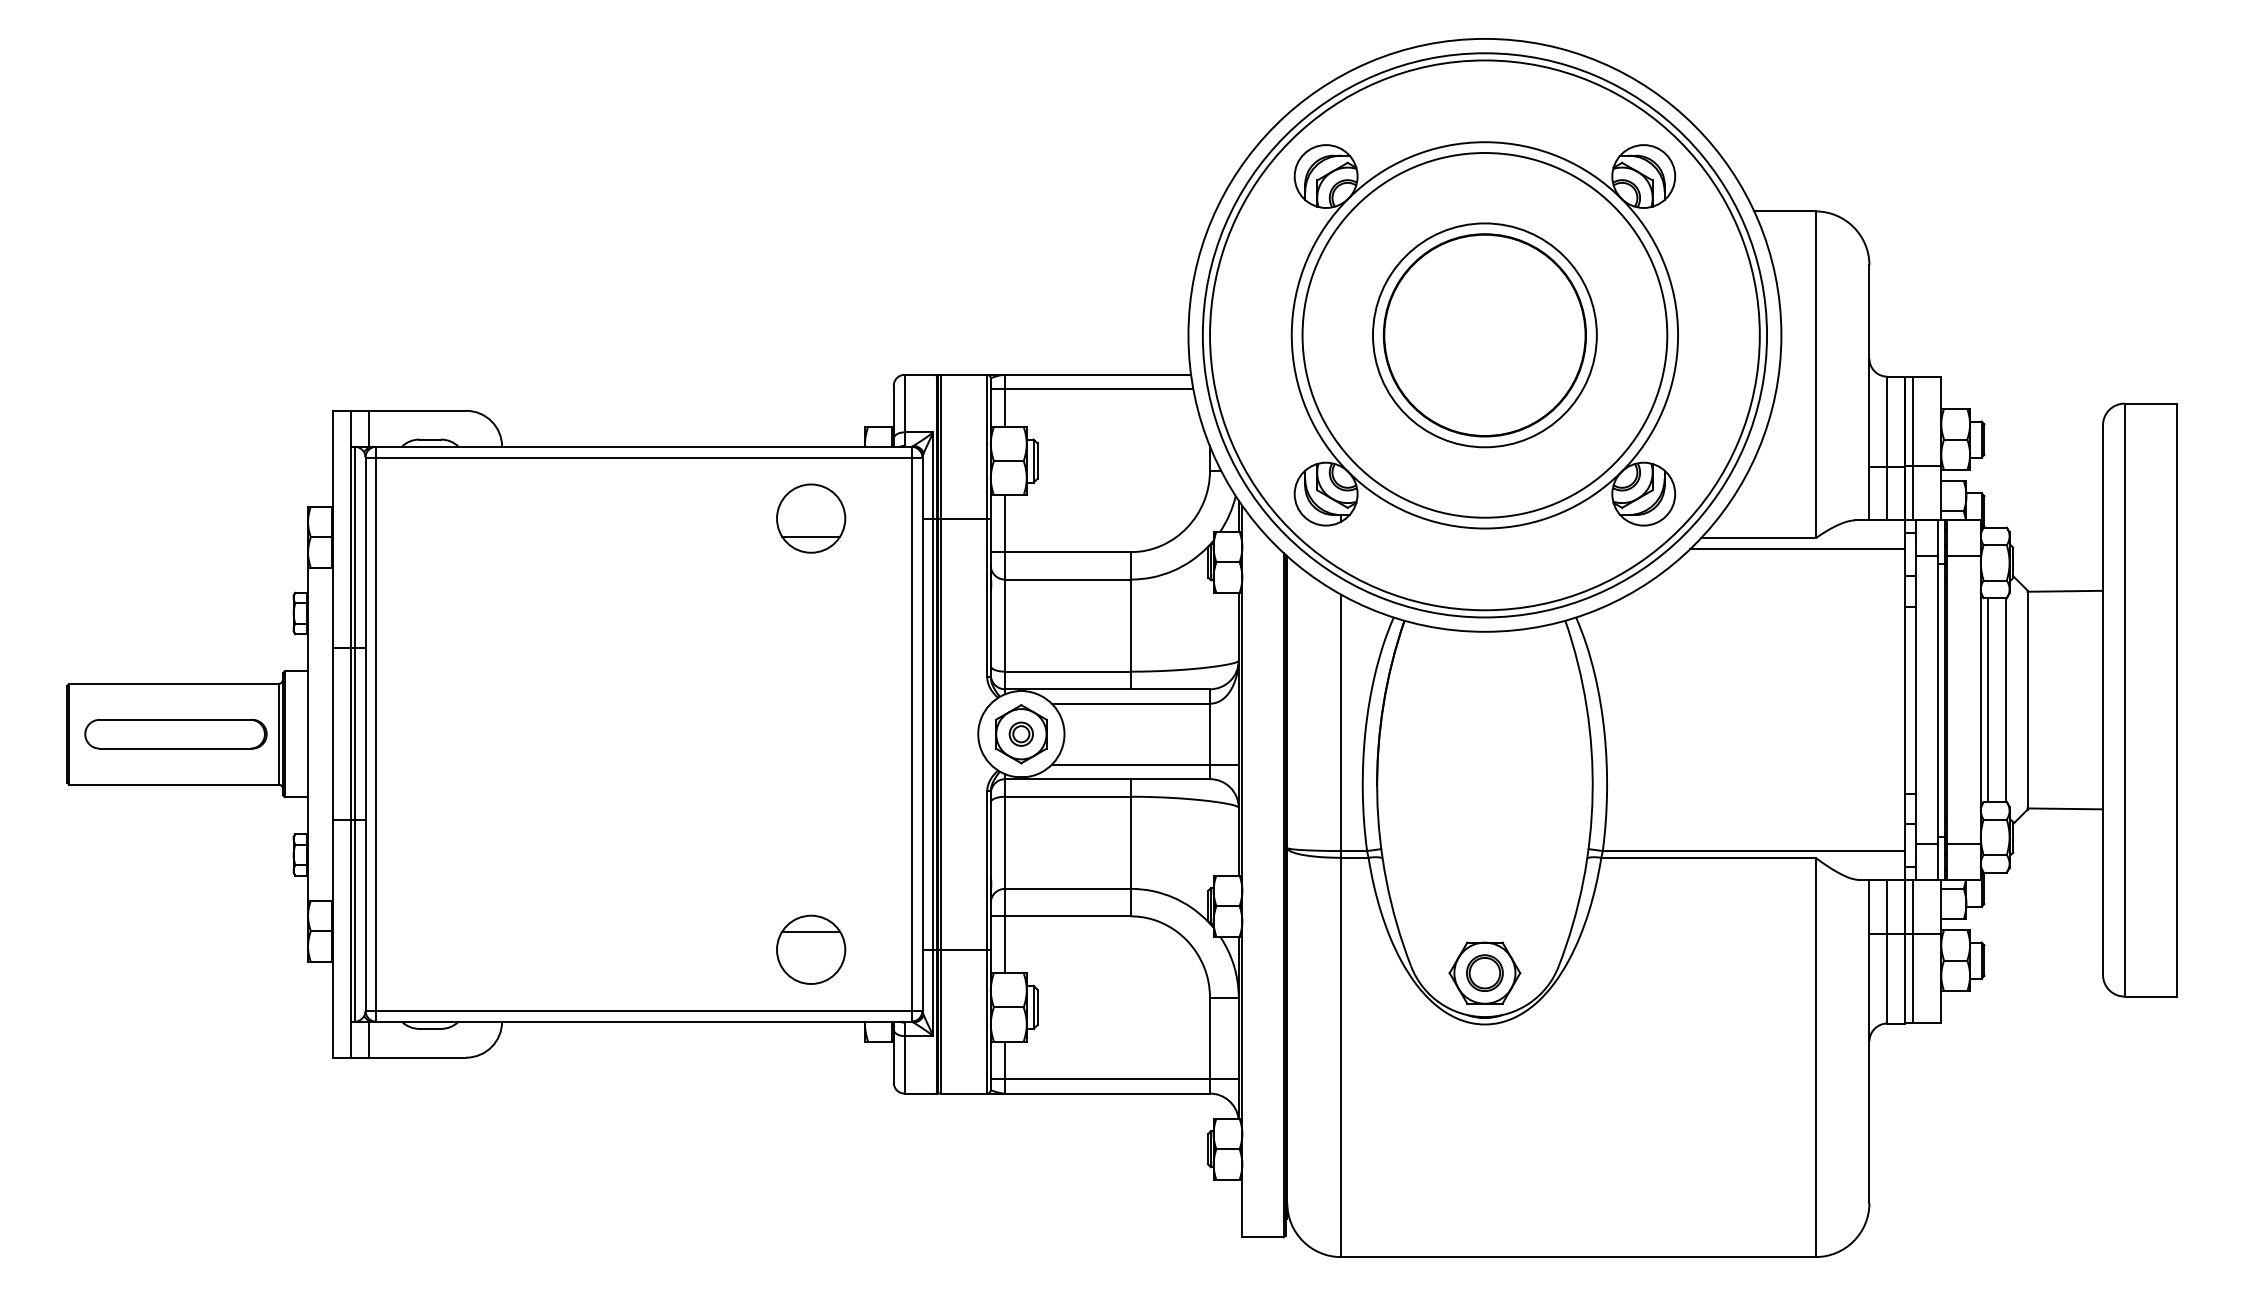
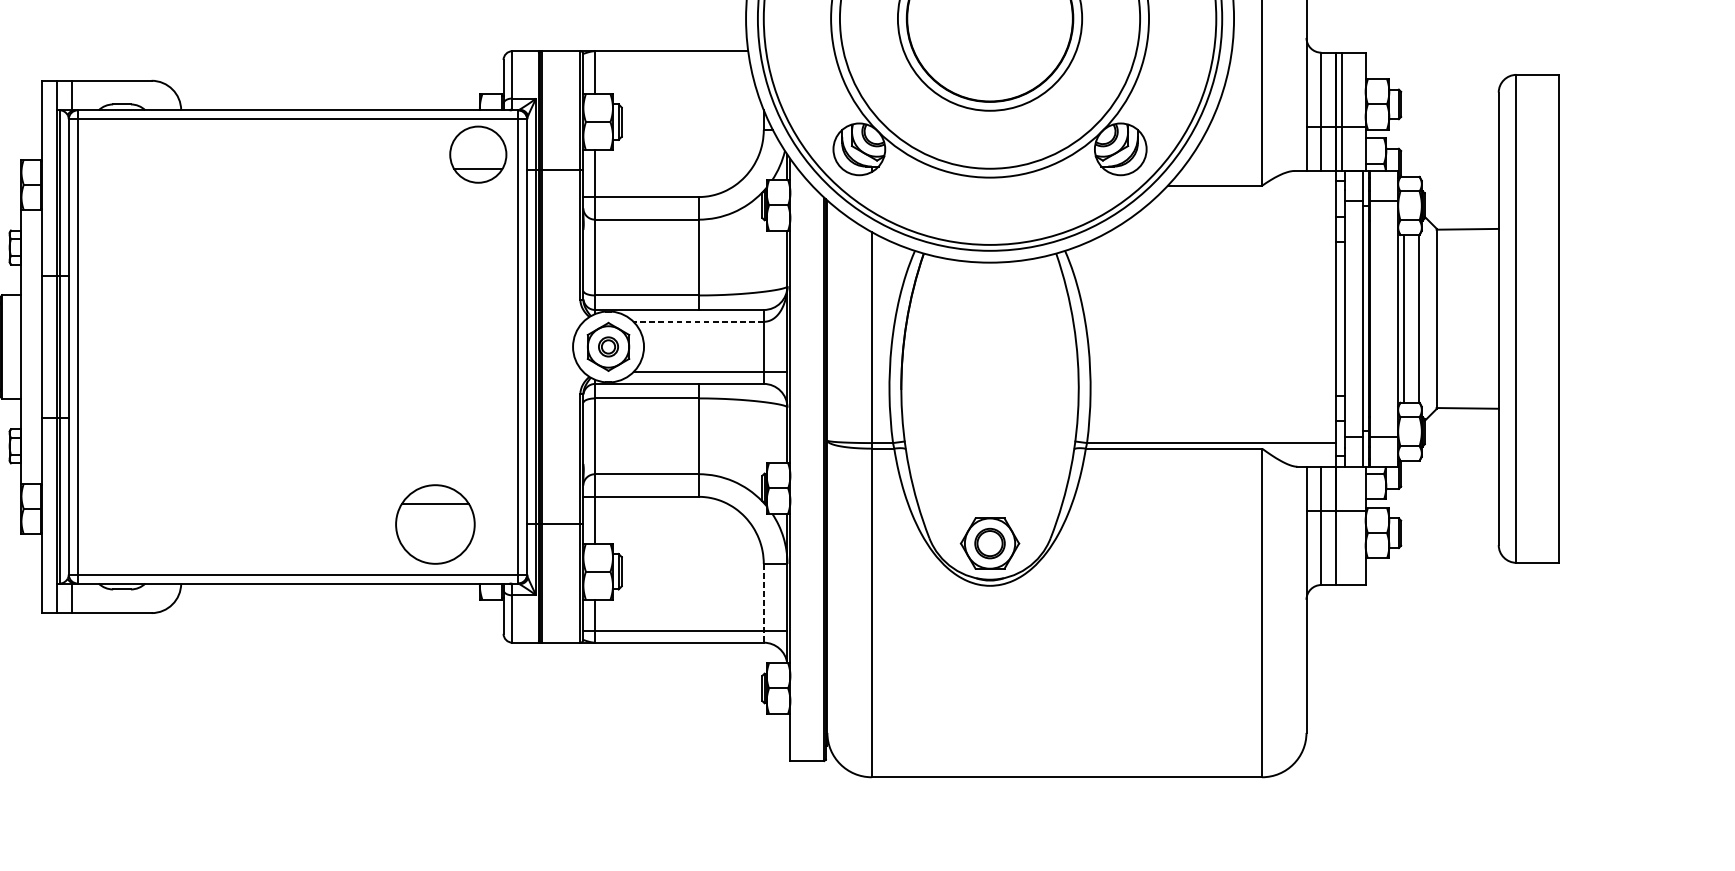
line: (1091, 389) -> (666, 63), removed
part: (811, 518) -> (478, 154), moved
line: (1797, 549) -> (1247, 194), removed
line: (1130, 703) -> (698, 321), solid -> dashed
part: (811, 949) -> (435, 524), size x1.4
line: (1912, 951) -> (1341, 525), removed
line: (1210, 1045) -> (764, 603), solid -> dashed

